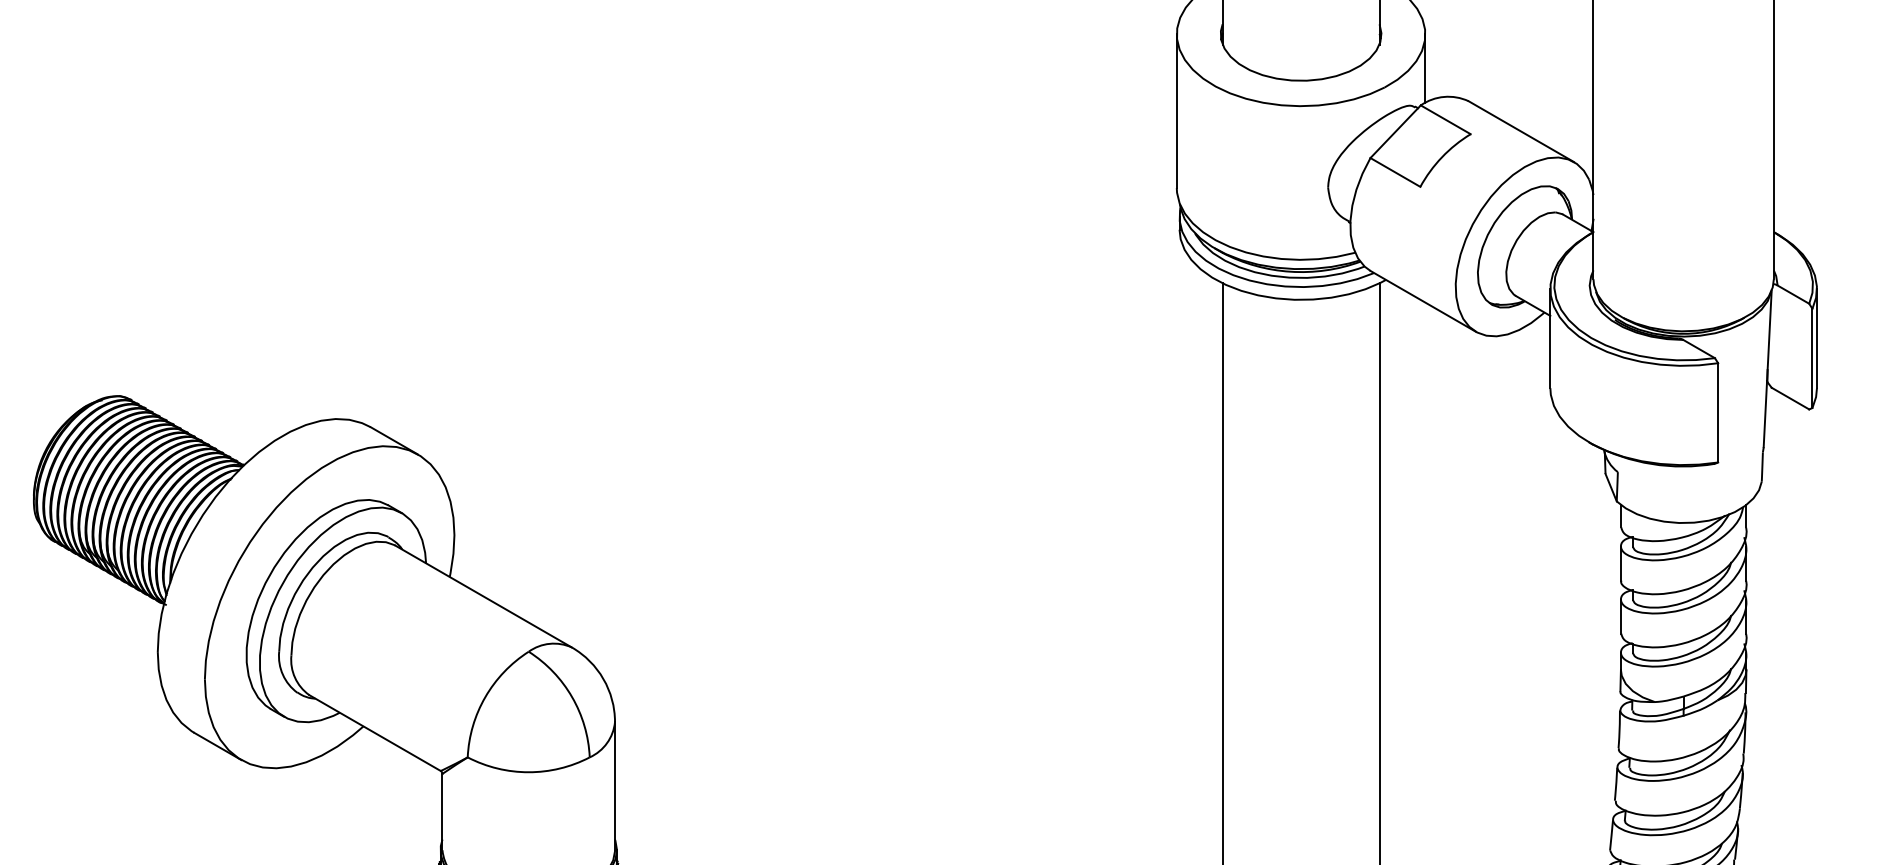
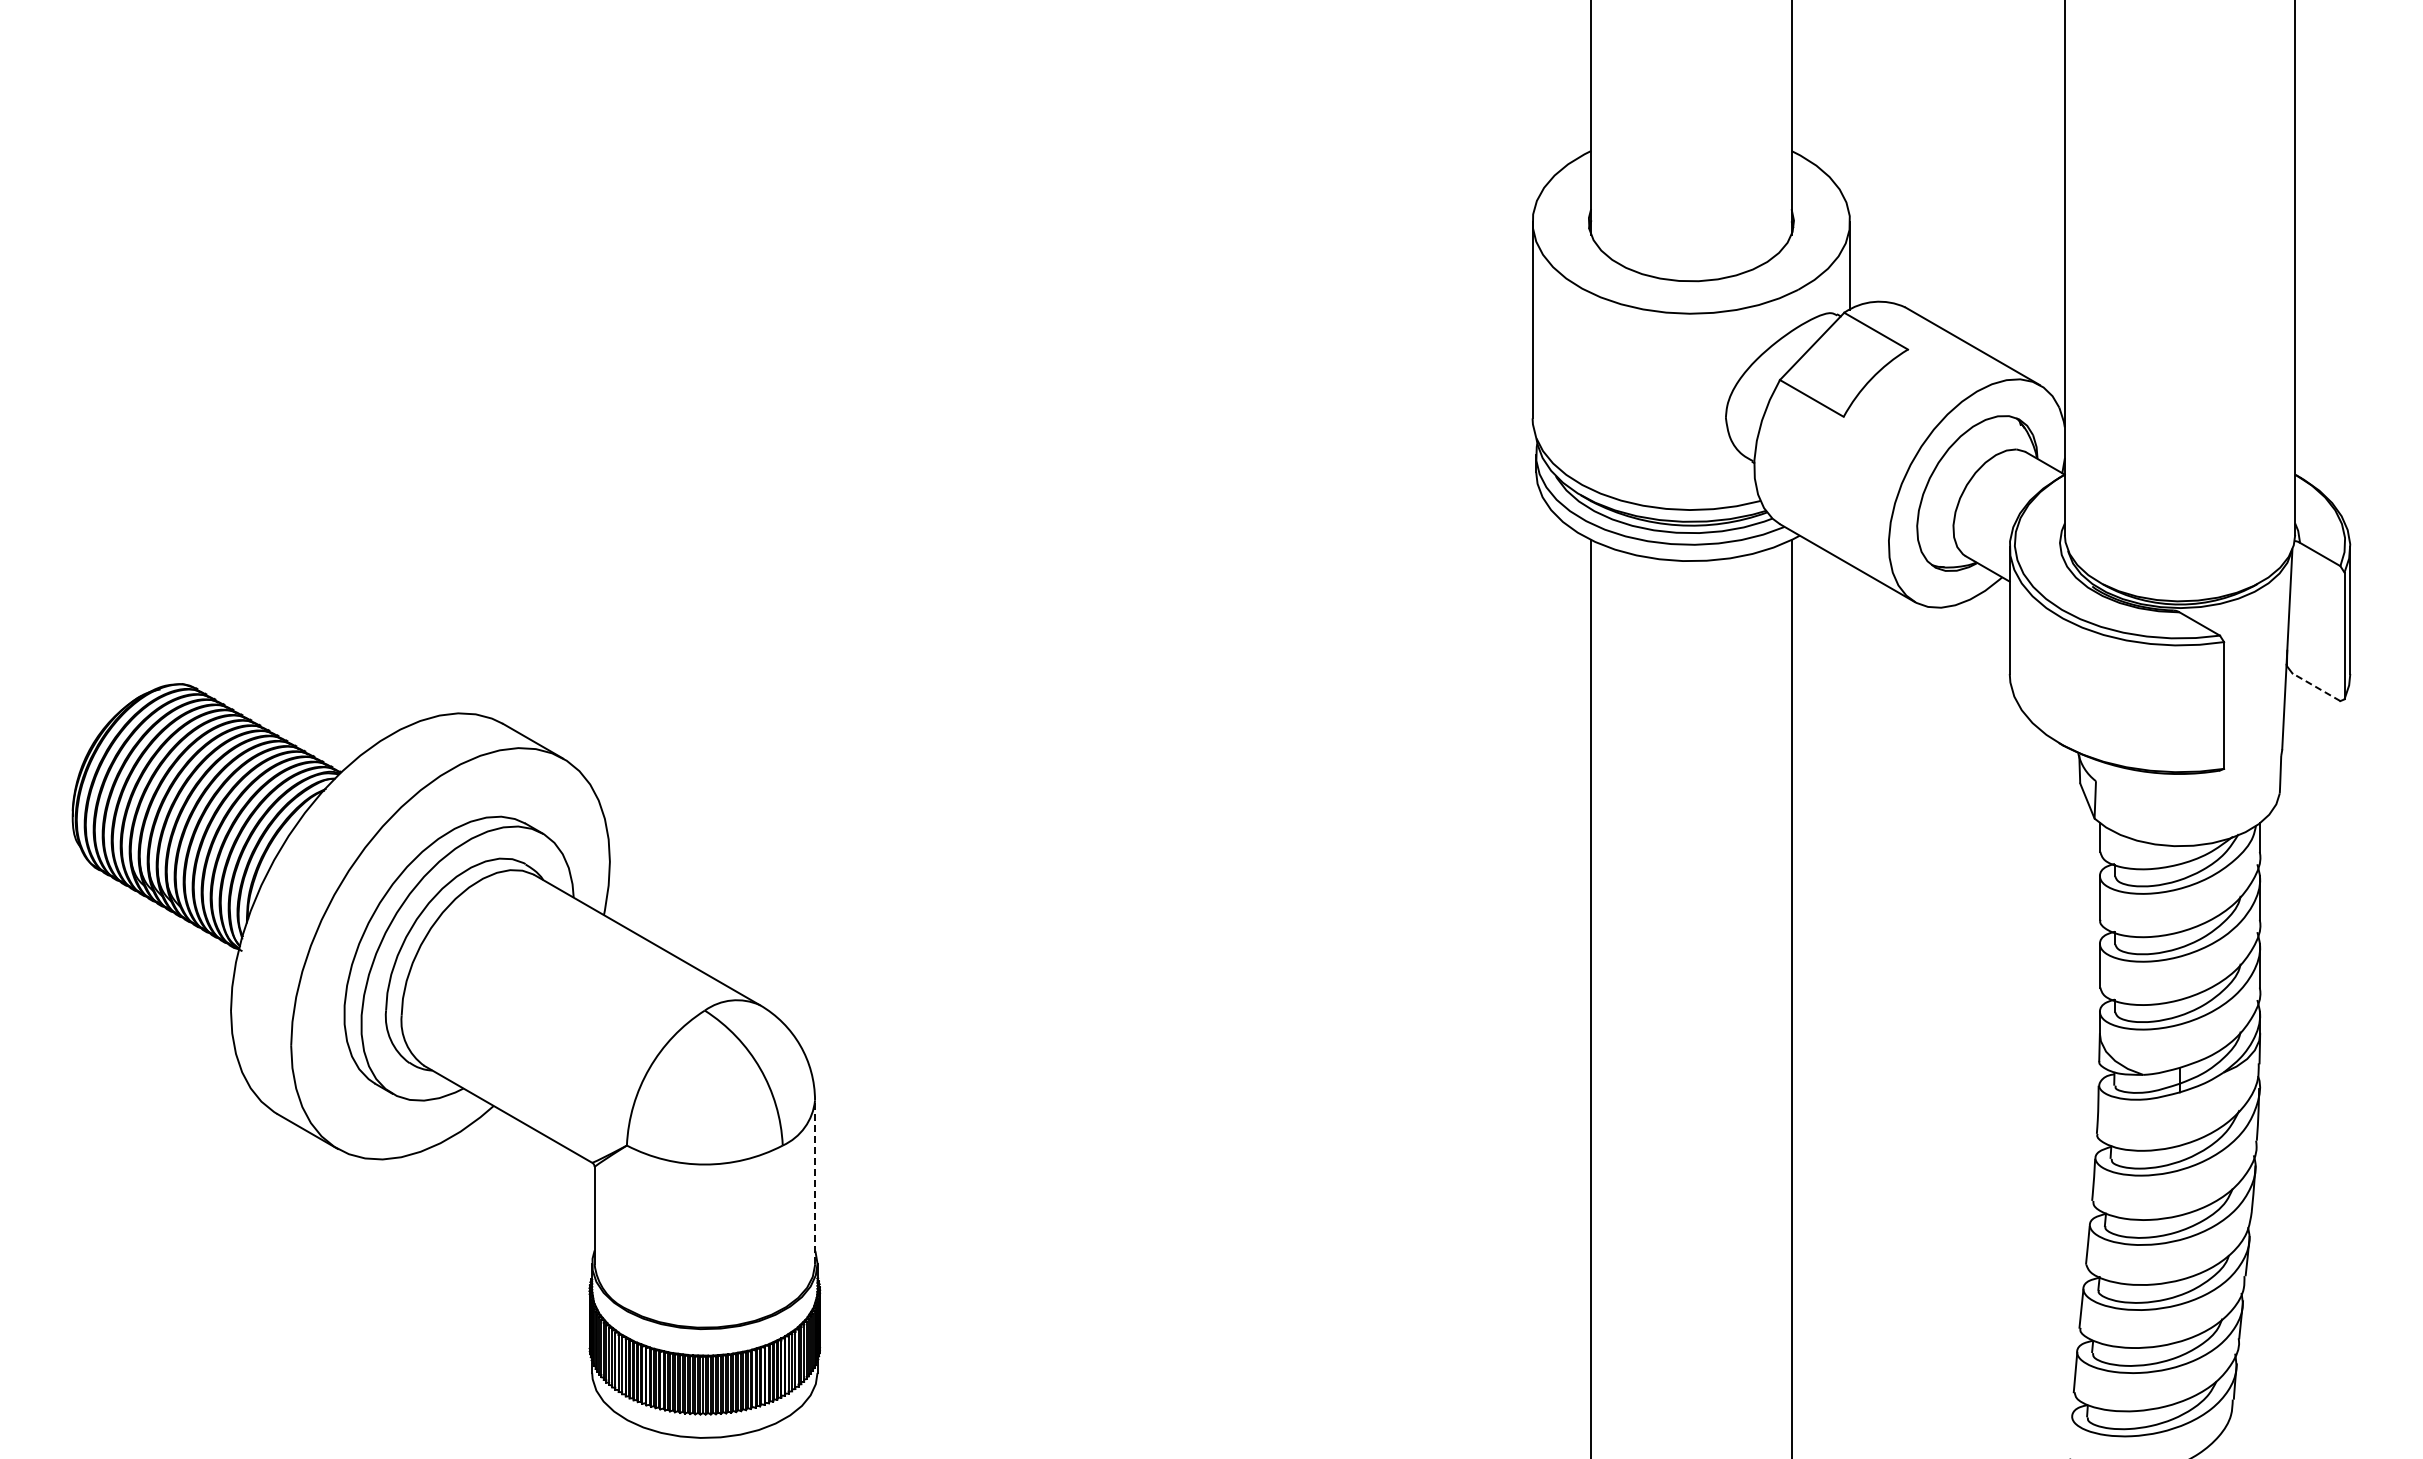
line: (1790, 398) -> (2316, 687), solid -> dashed
line: (615, 786) -> (815, 1182), solid -> dashed

